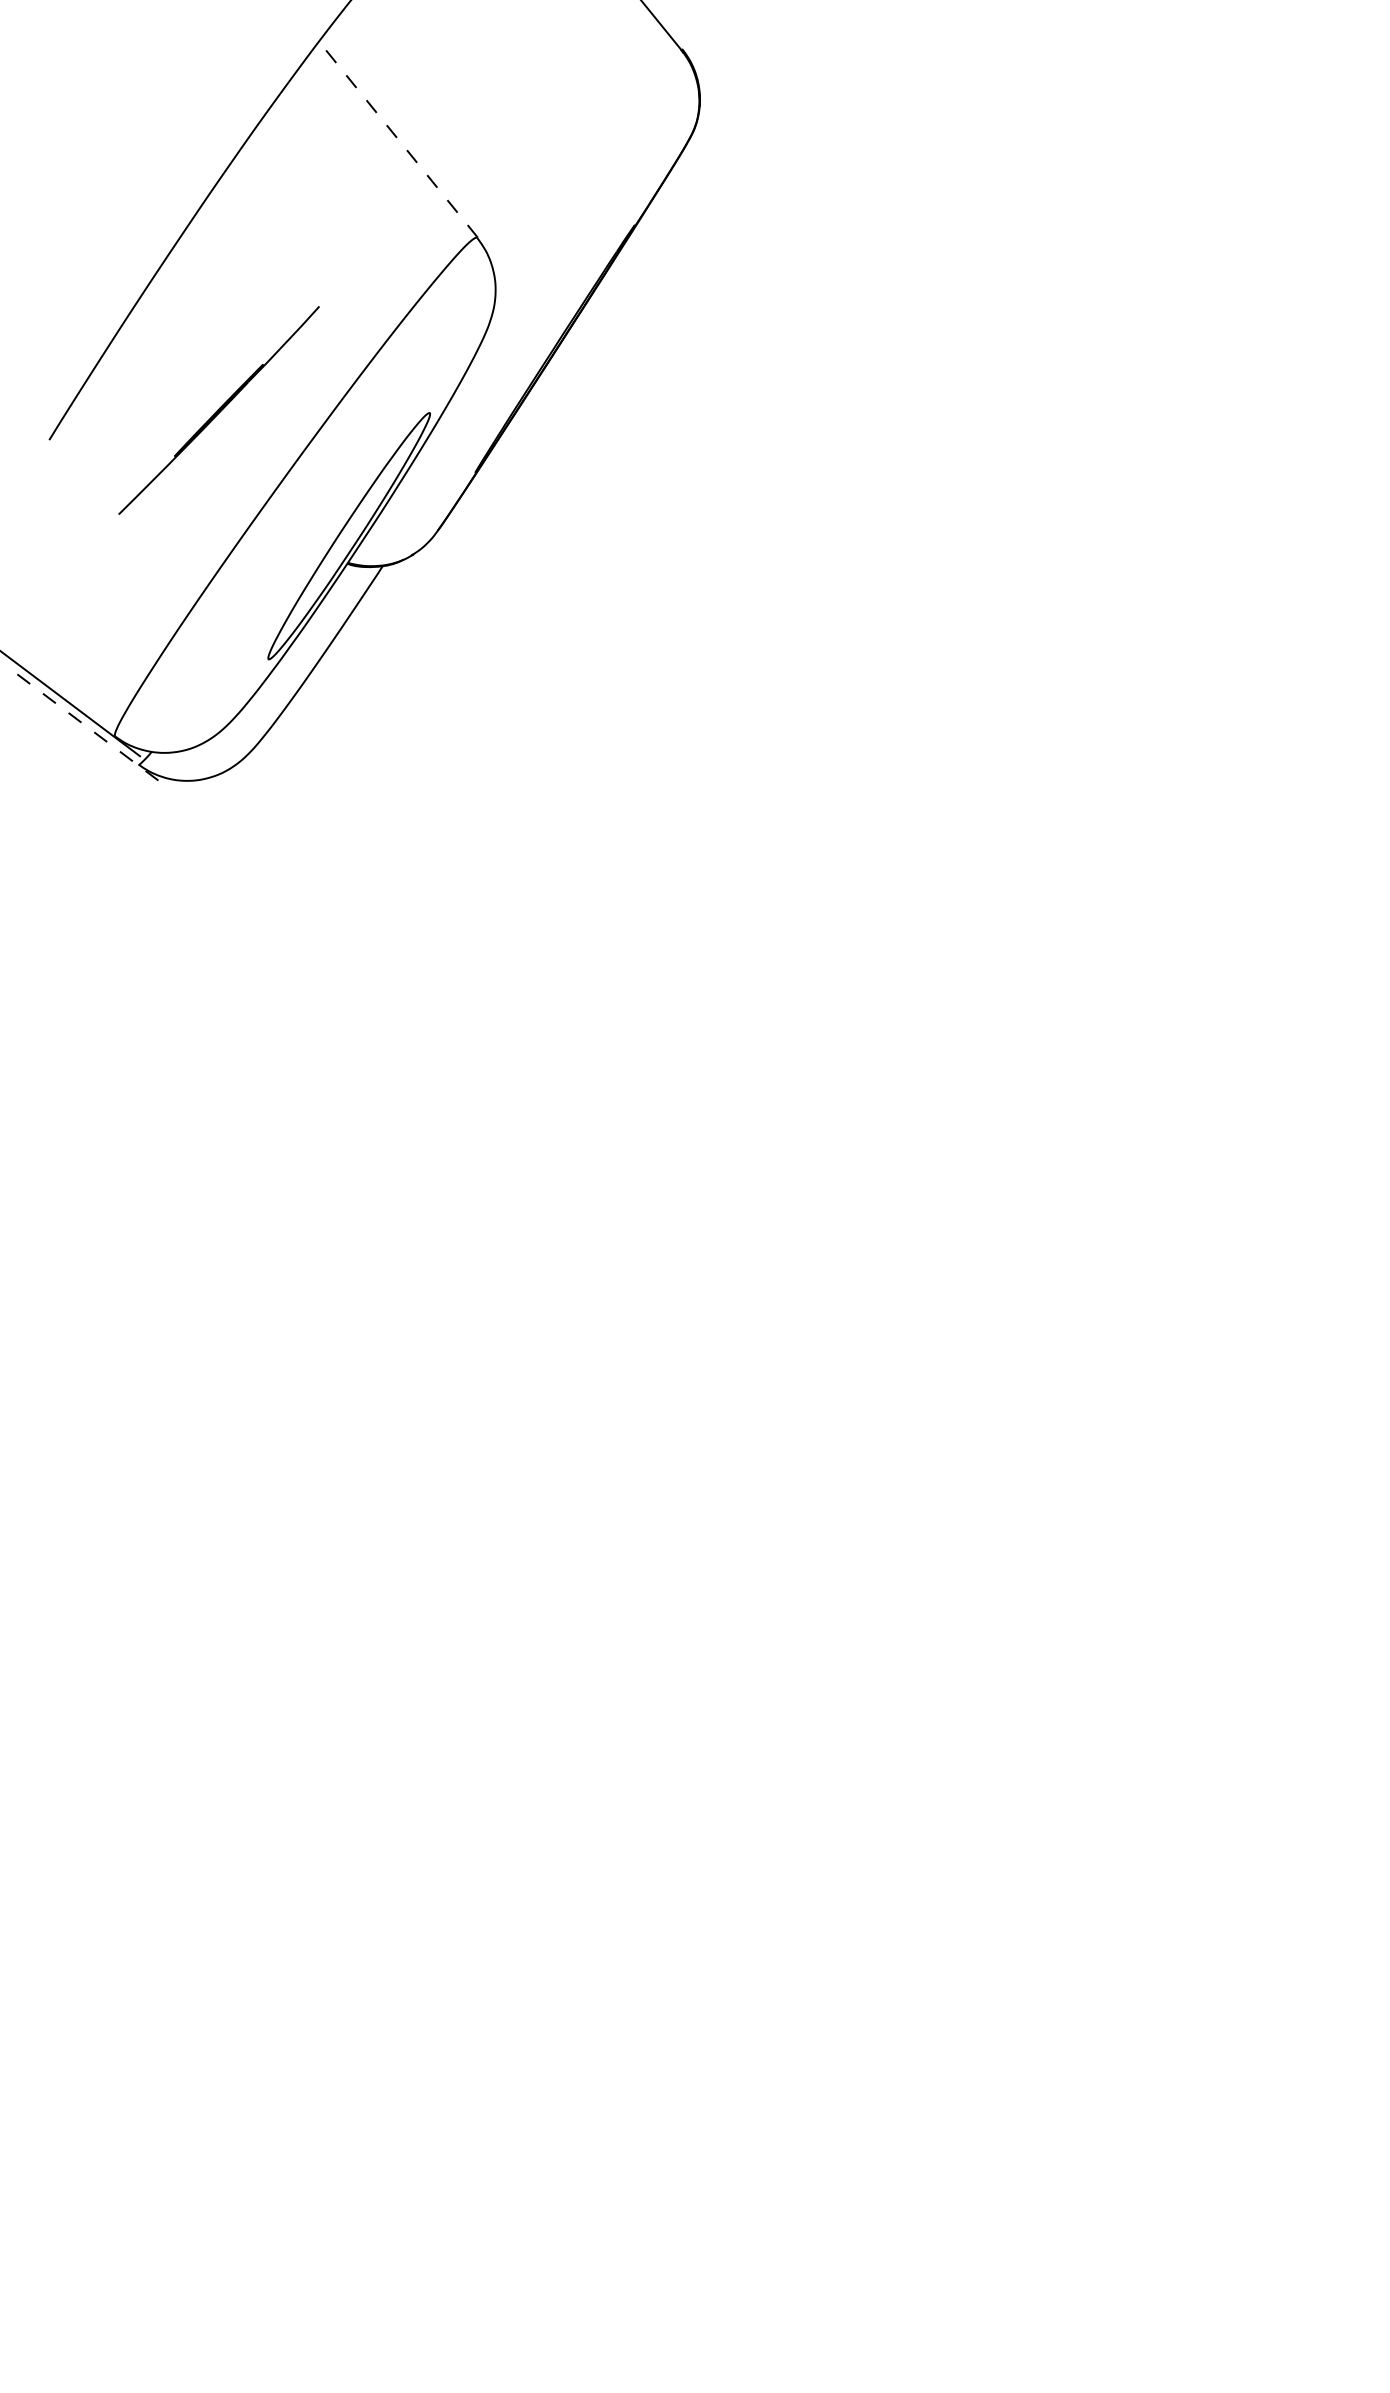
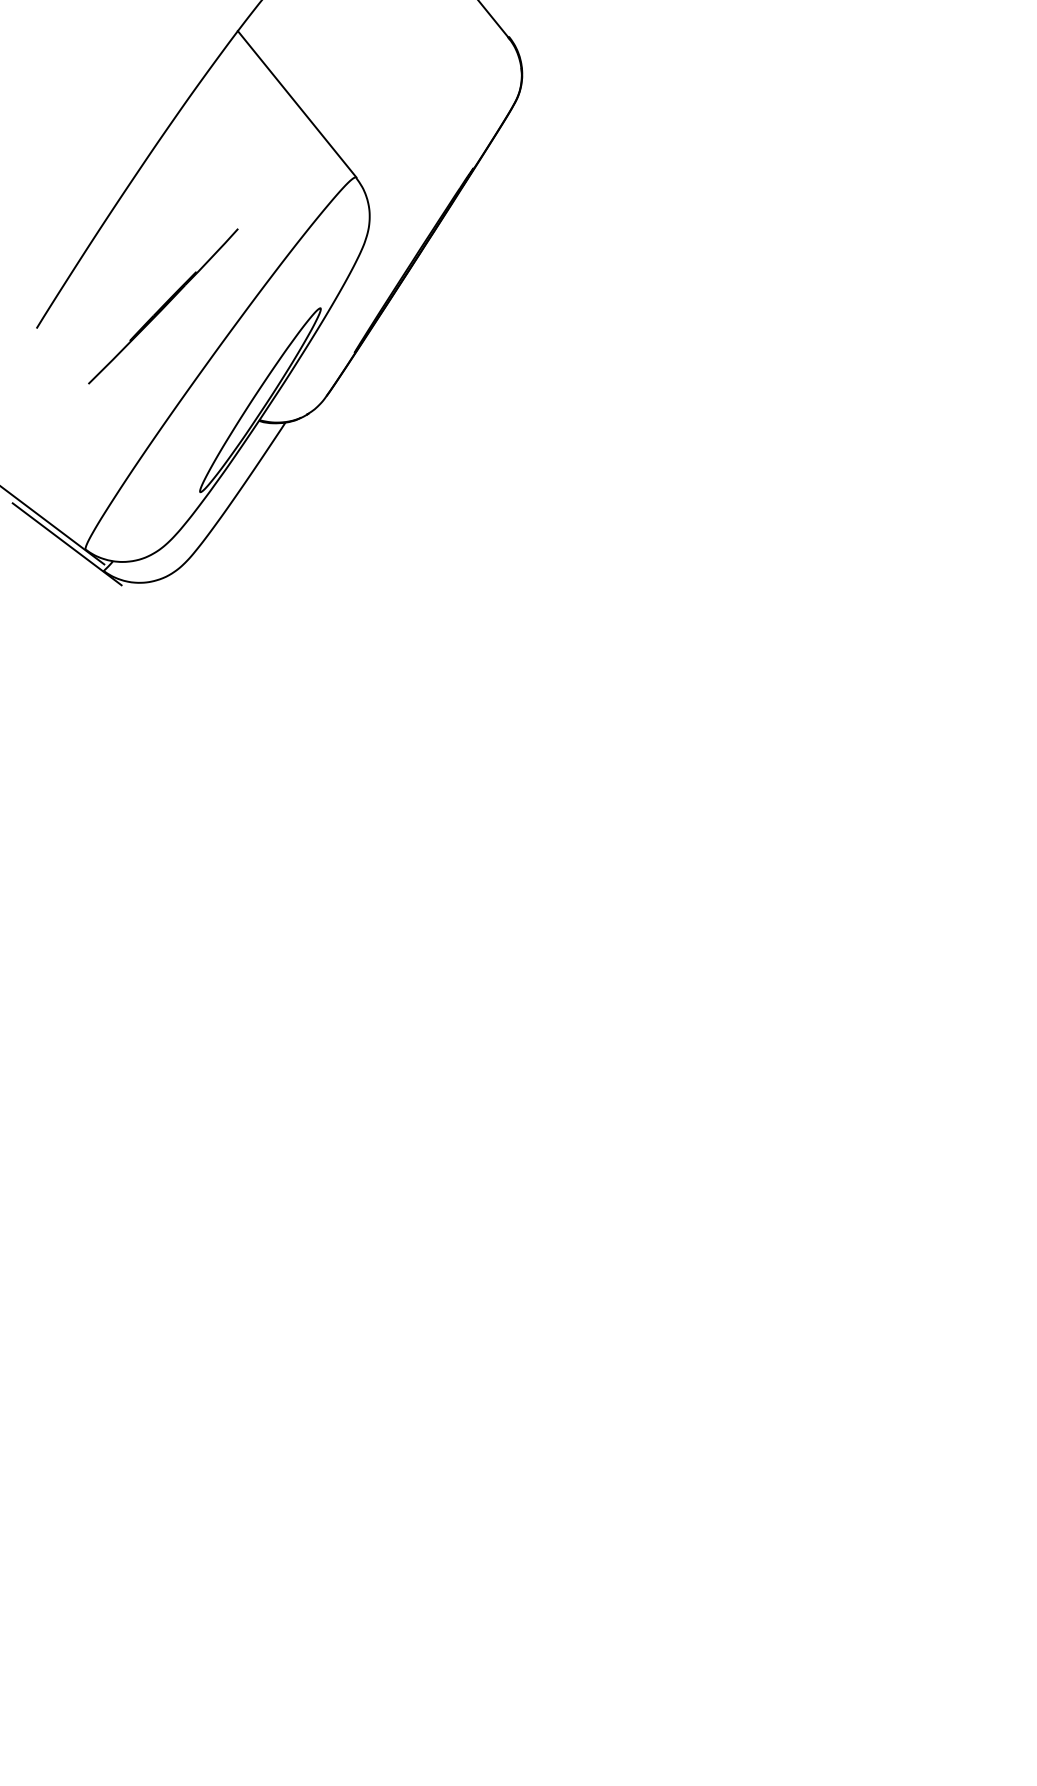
line: (397, 138) -> (296, 103), dashed -> solid
line: (90, 729) -> (67, 544), dashed -> solid

